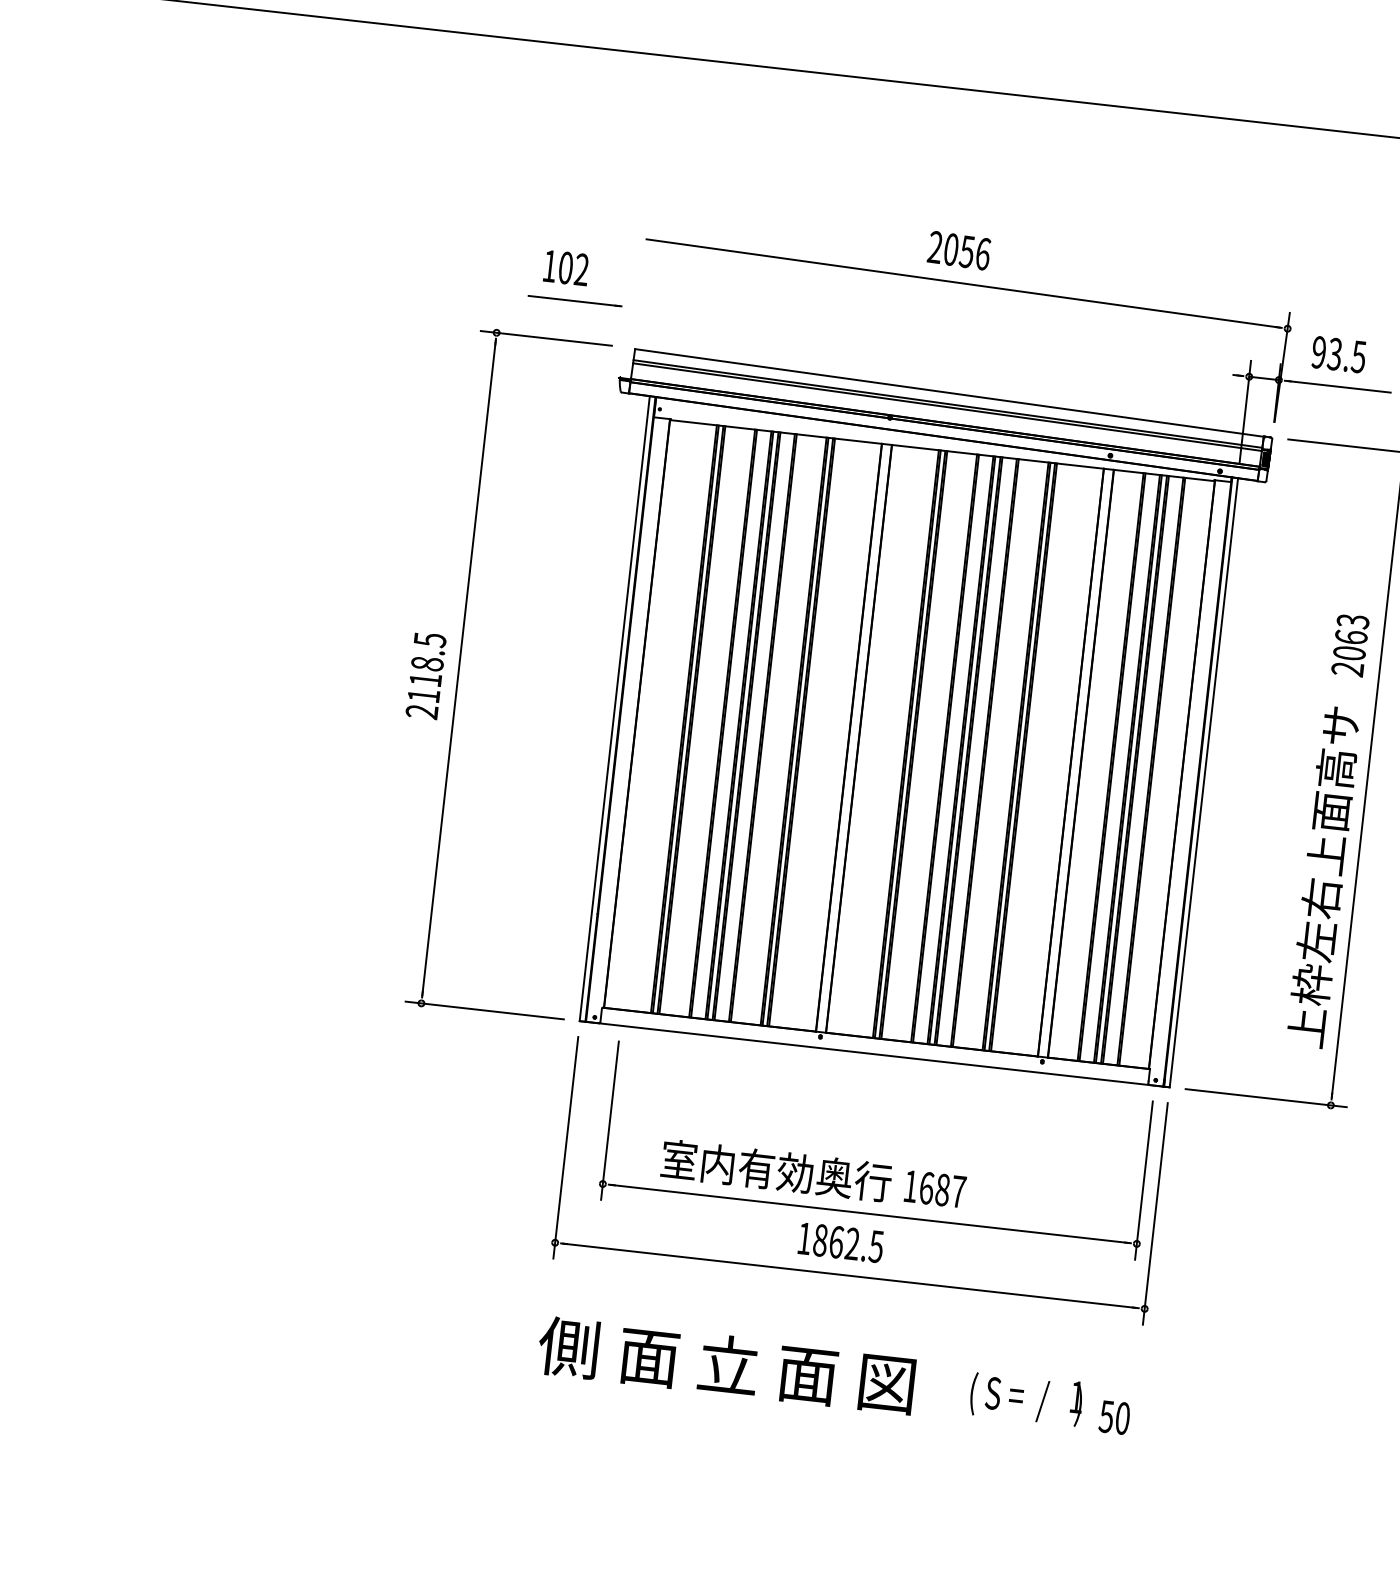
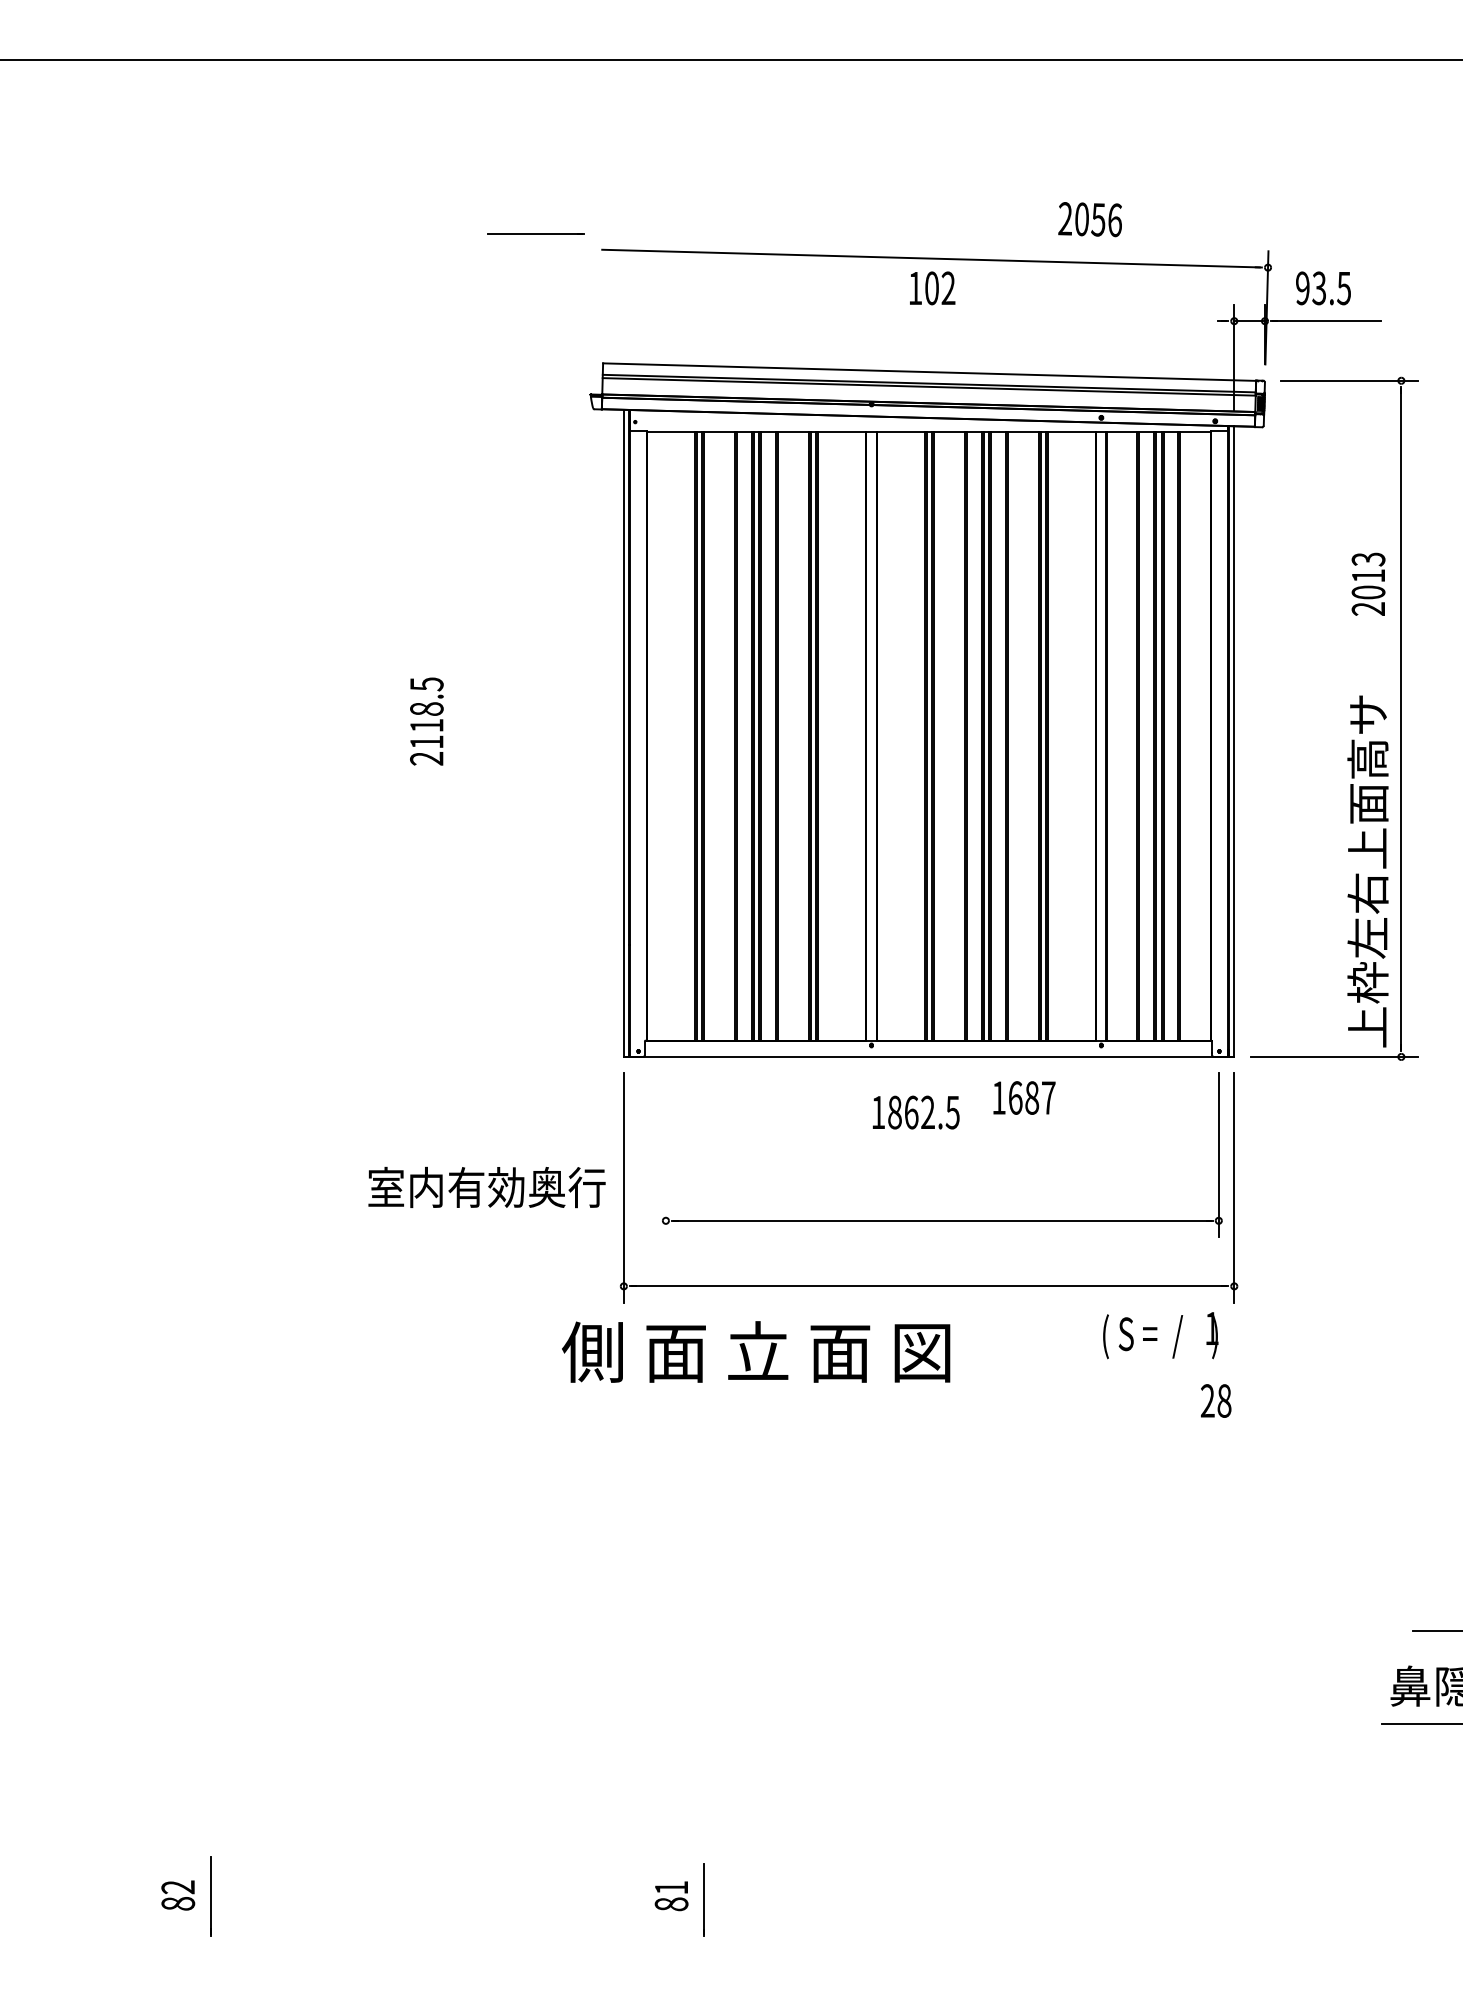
text: (958, 250) -> (1089, 219), moved
text: (566, 268) -> (932, 288), moved
line: (574, 300) -> (535, 233), moved
text: (1351, 636) -> (1368, 575), 2063 -> 2013
part: (459, 667) -> (460, 709), removed
text: (1323, 877) -> (1367, 871), moved
line: (609, 1120) -> (665, 1155), removed
text: (776, 1170) -> (486, 1187), moved
text: (935, 1188) -> (1024, 1097), moved
text: (841, 1242) -> (916, 1112), moved
text: (726, 1364) -> (756, 1351), moved
text: (1026, 1398) -> (1160, 1335), moved
text: (1114, 1417) -> (1215, 1400), 50 -> 28

